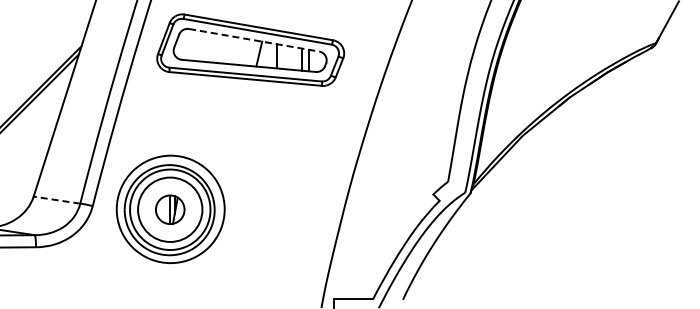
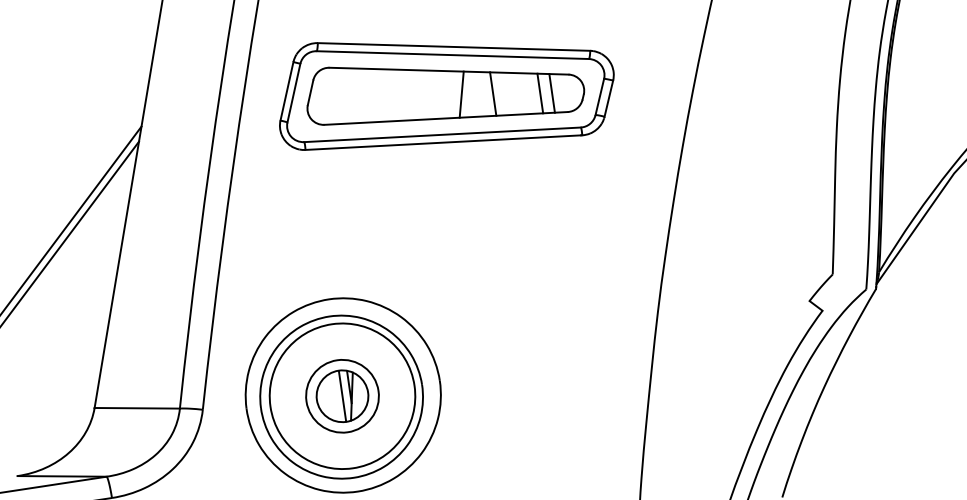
line: (254, 40) -> (449, 71), dashed -> solid
line: (56, 200) -> (136, 409), dashed -> solid
circle: (170, 209) -> (342, 395), size x0.62

